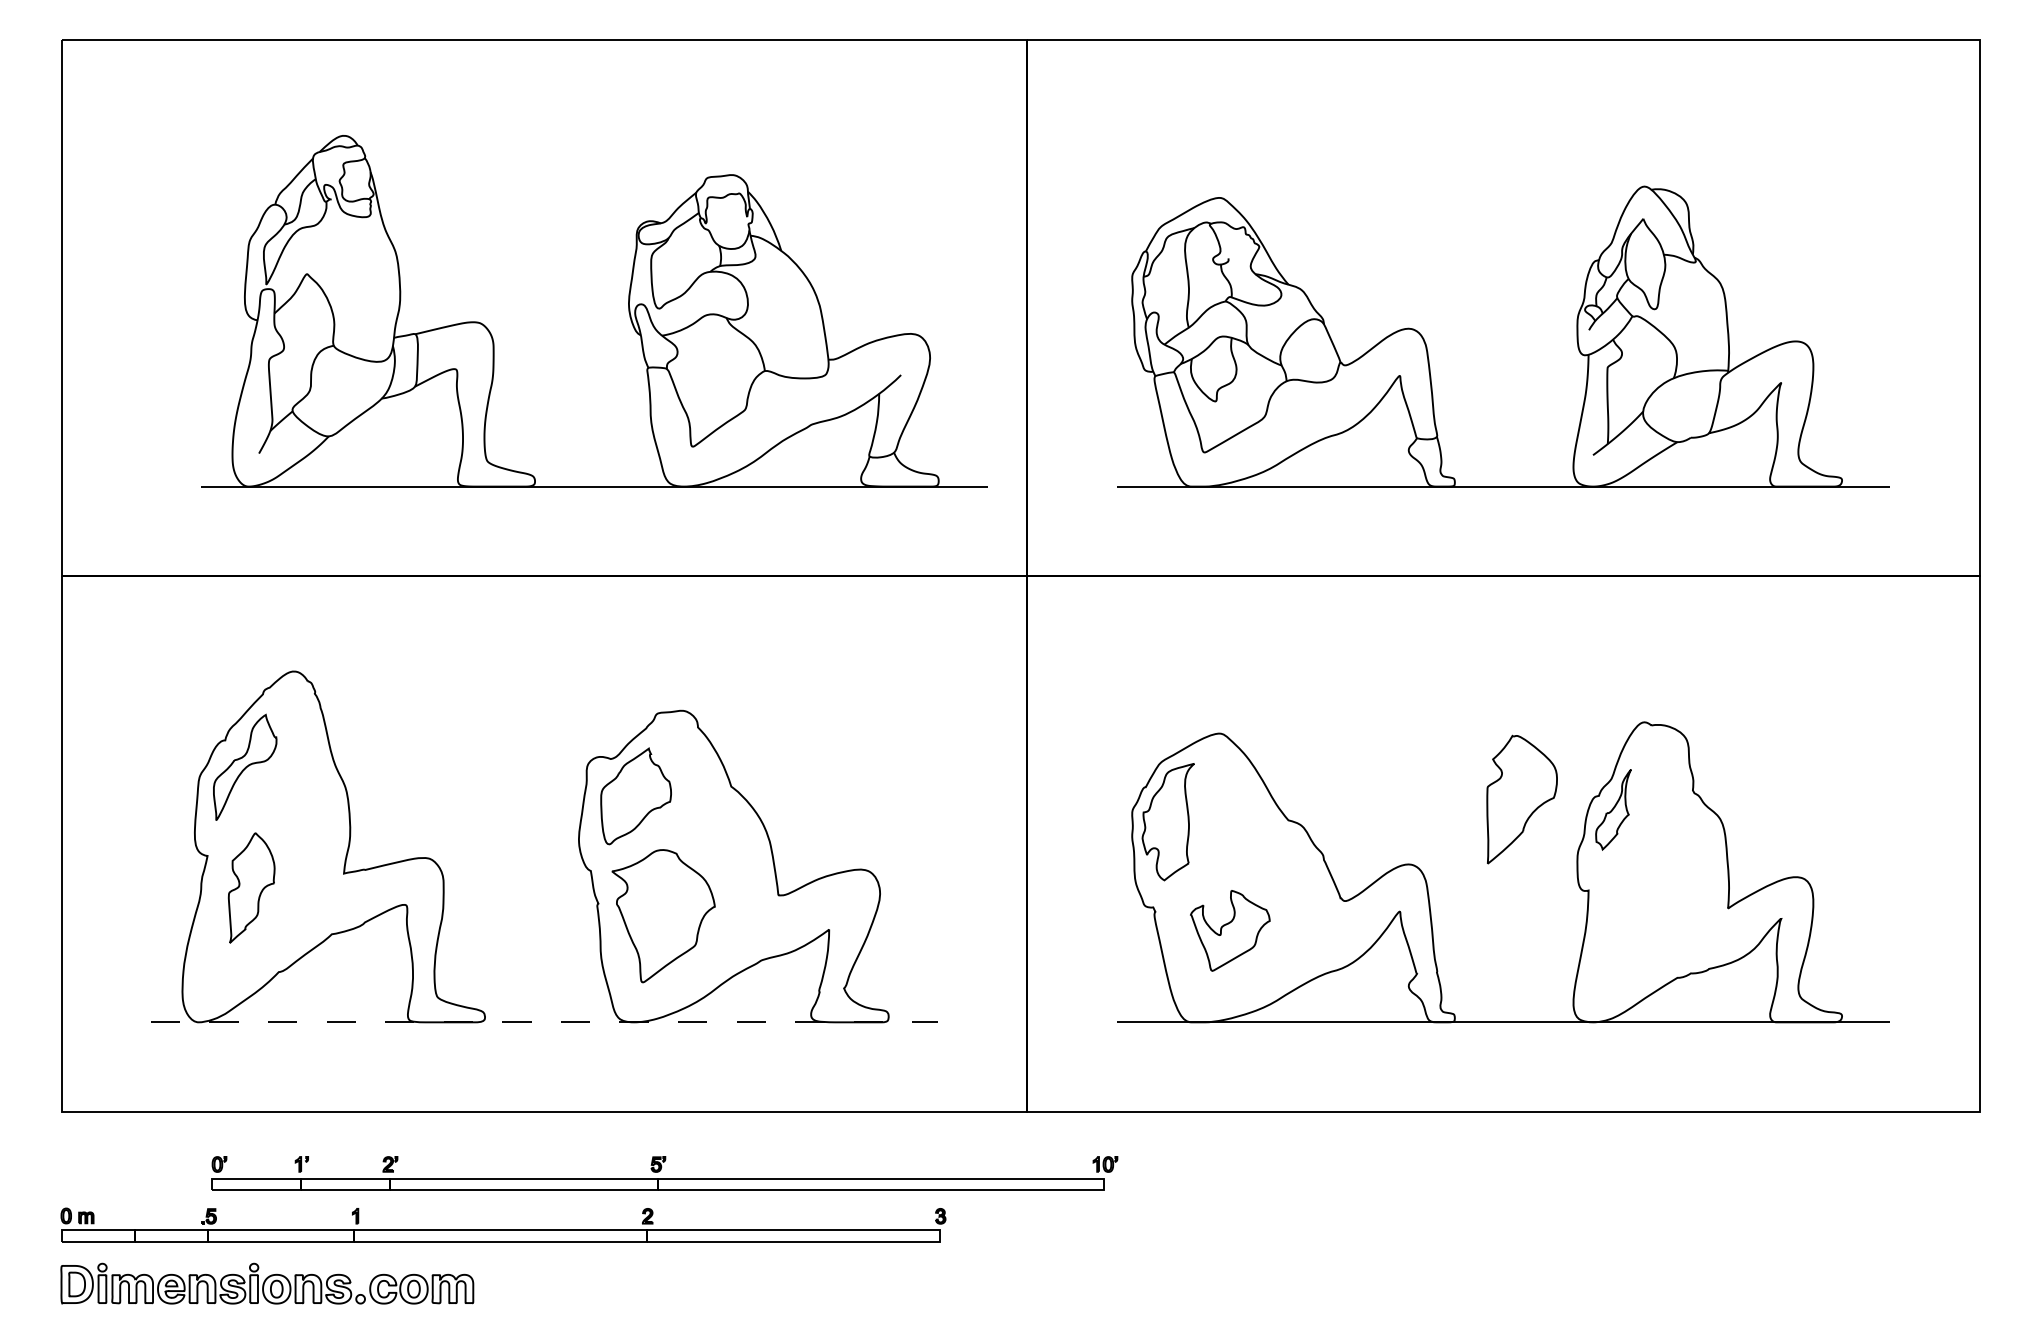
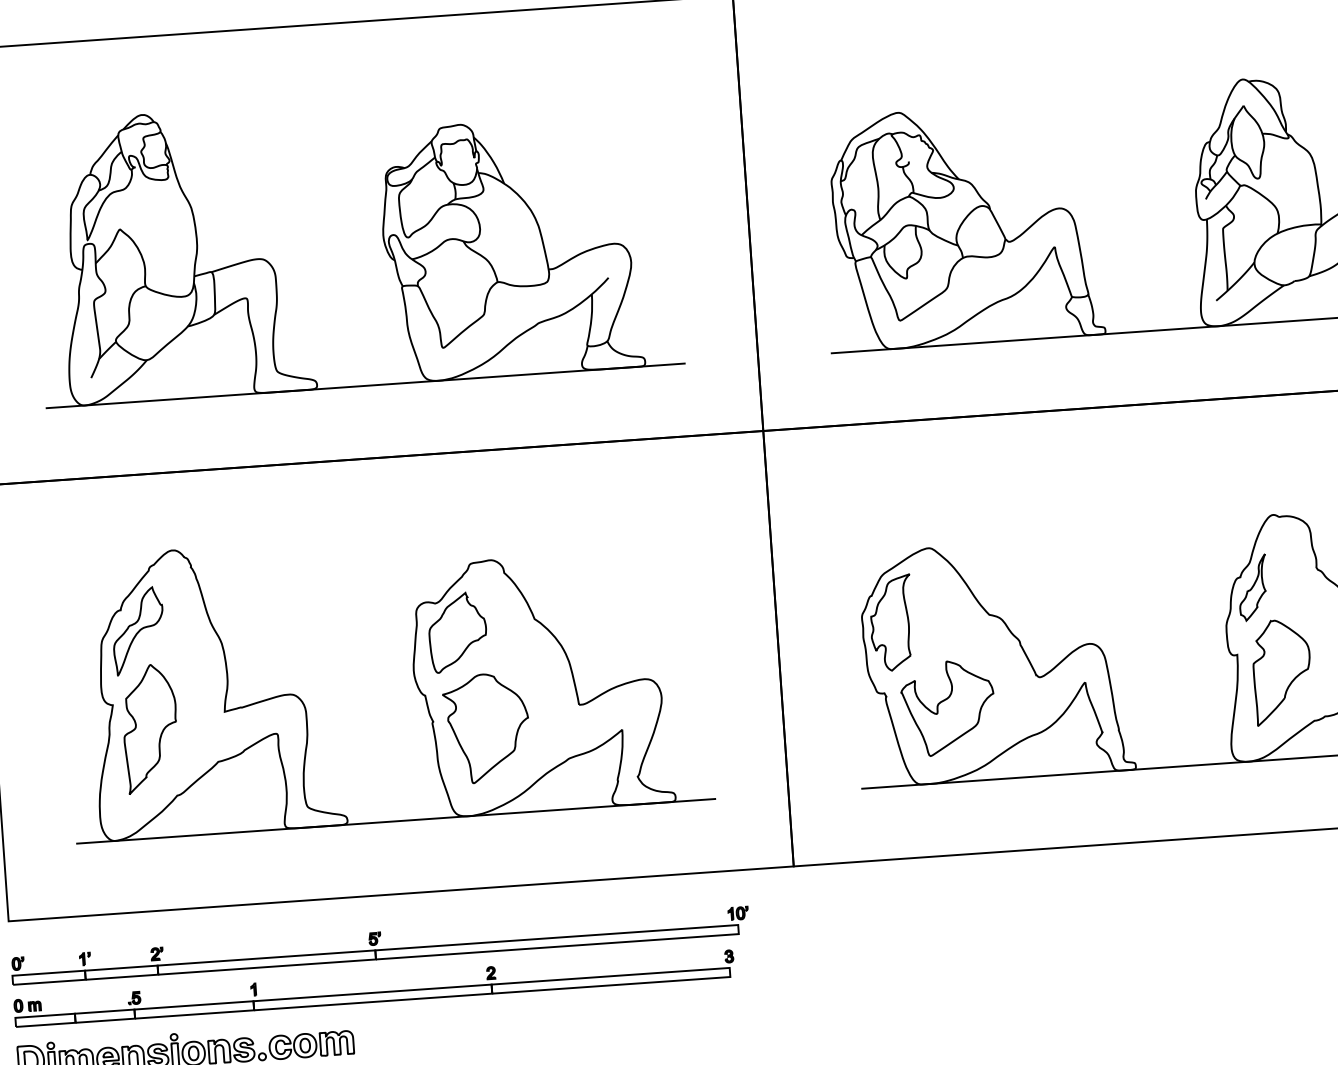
part: (628, 311) -> (383, 241), moved
part: (1521, 799) -> (1281, 672), moved
part: (251, 887) -> (150, 728), size x1.43
part: (1230, 930) -> (948, 707), size x1.43
line: (544, 1022) -> (396, 821), dashed -> solid
part: (664, 1173) -> (380, 945), moved

